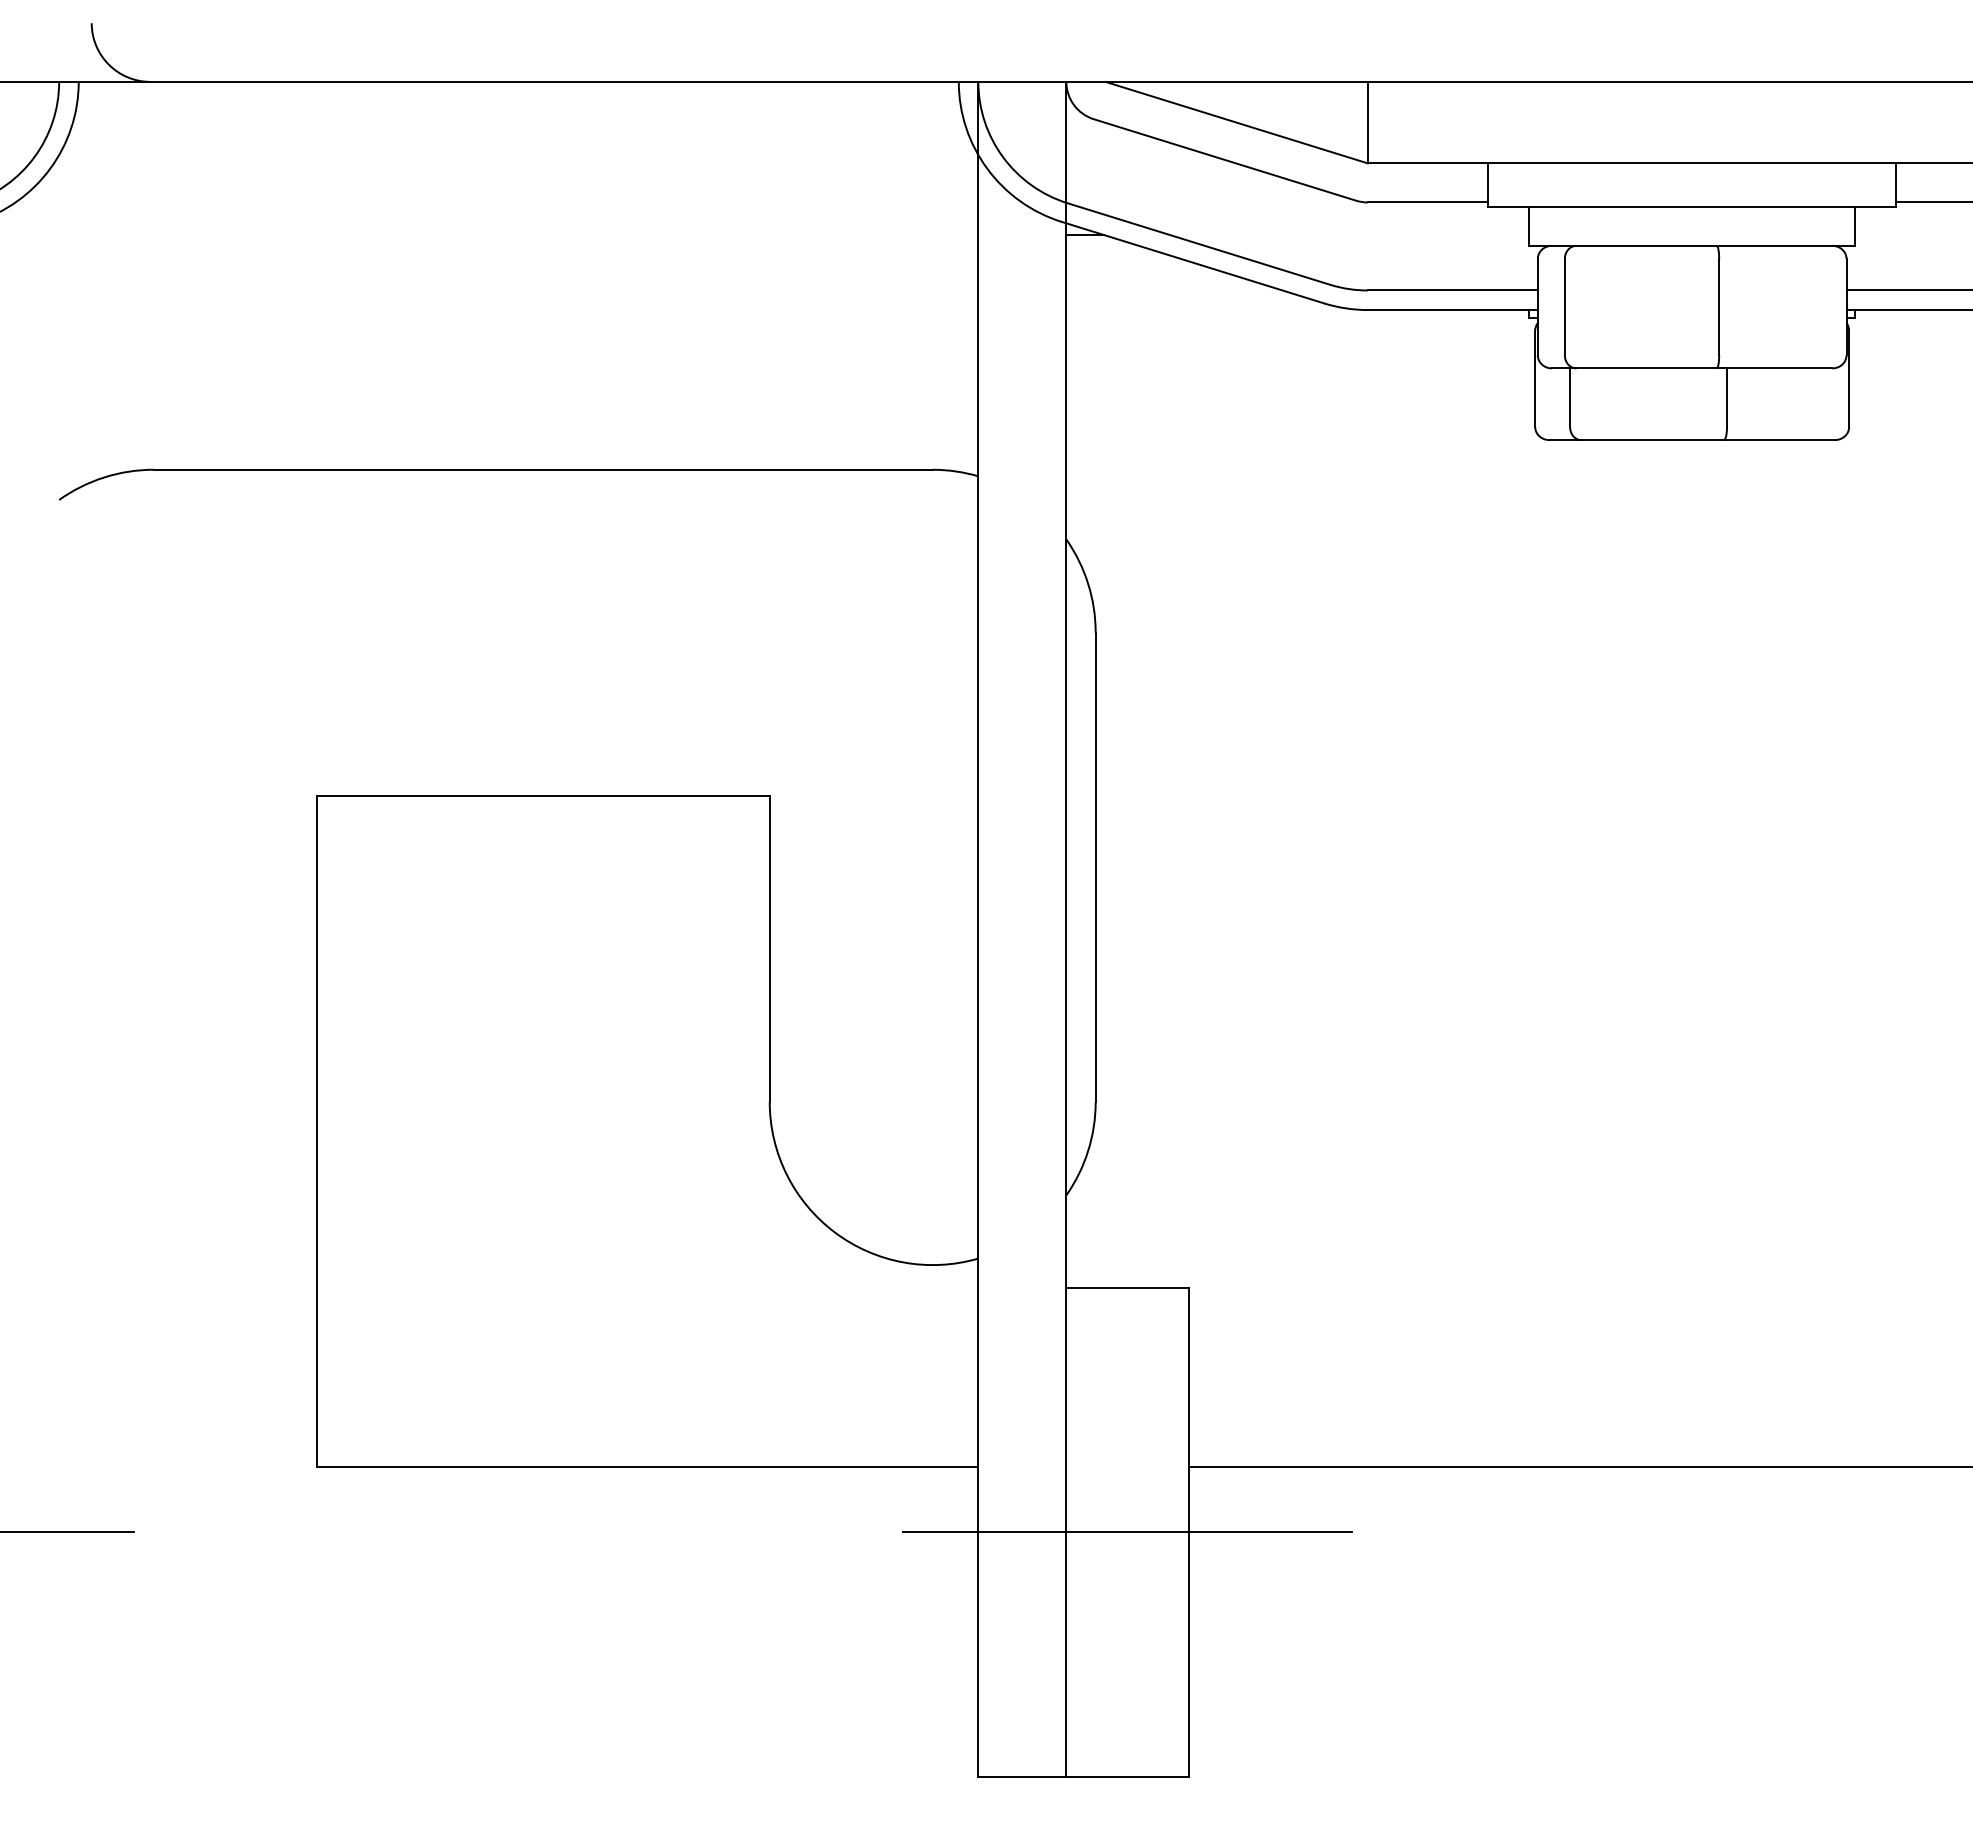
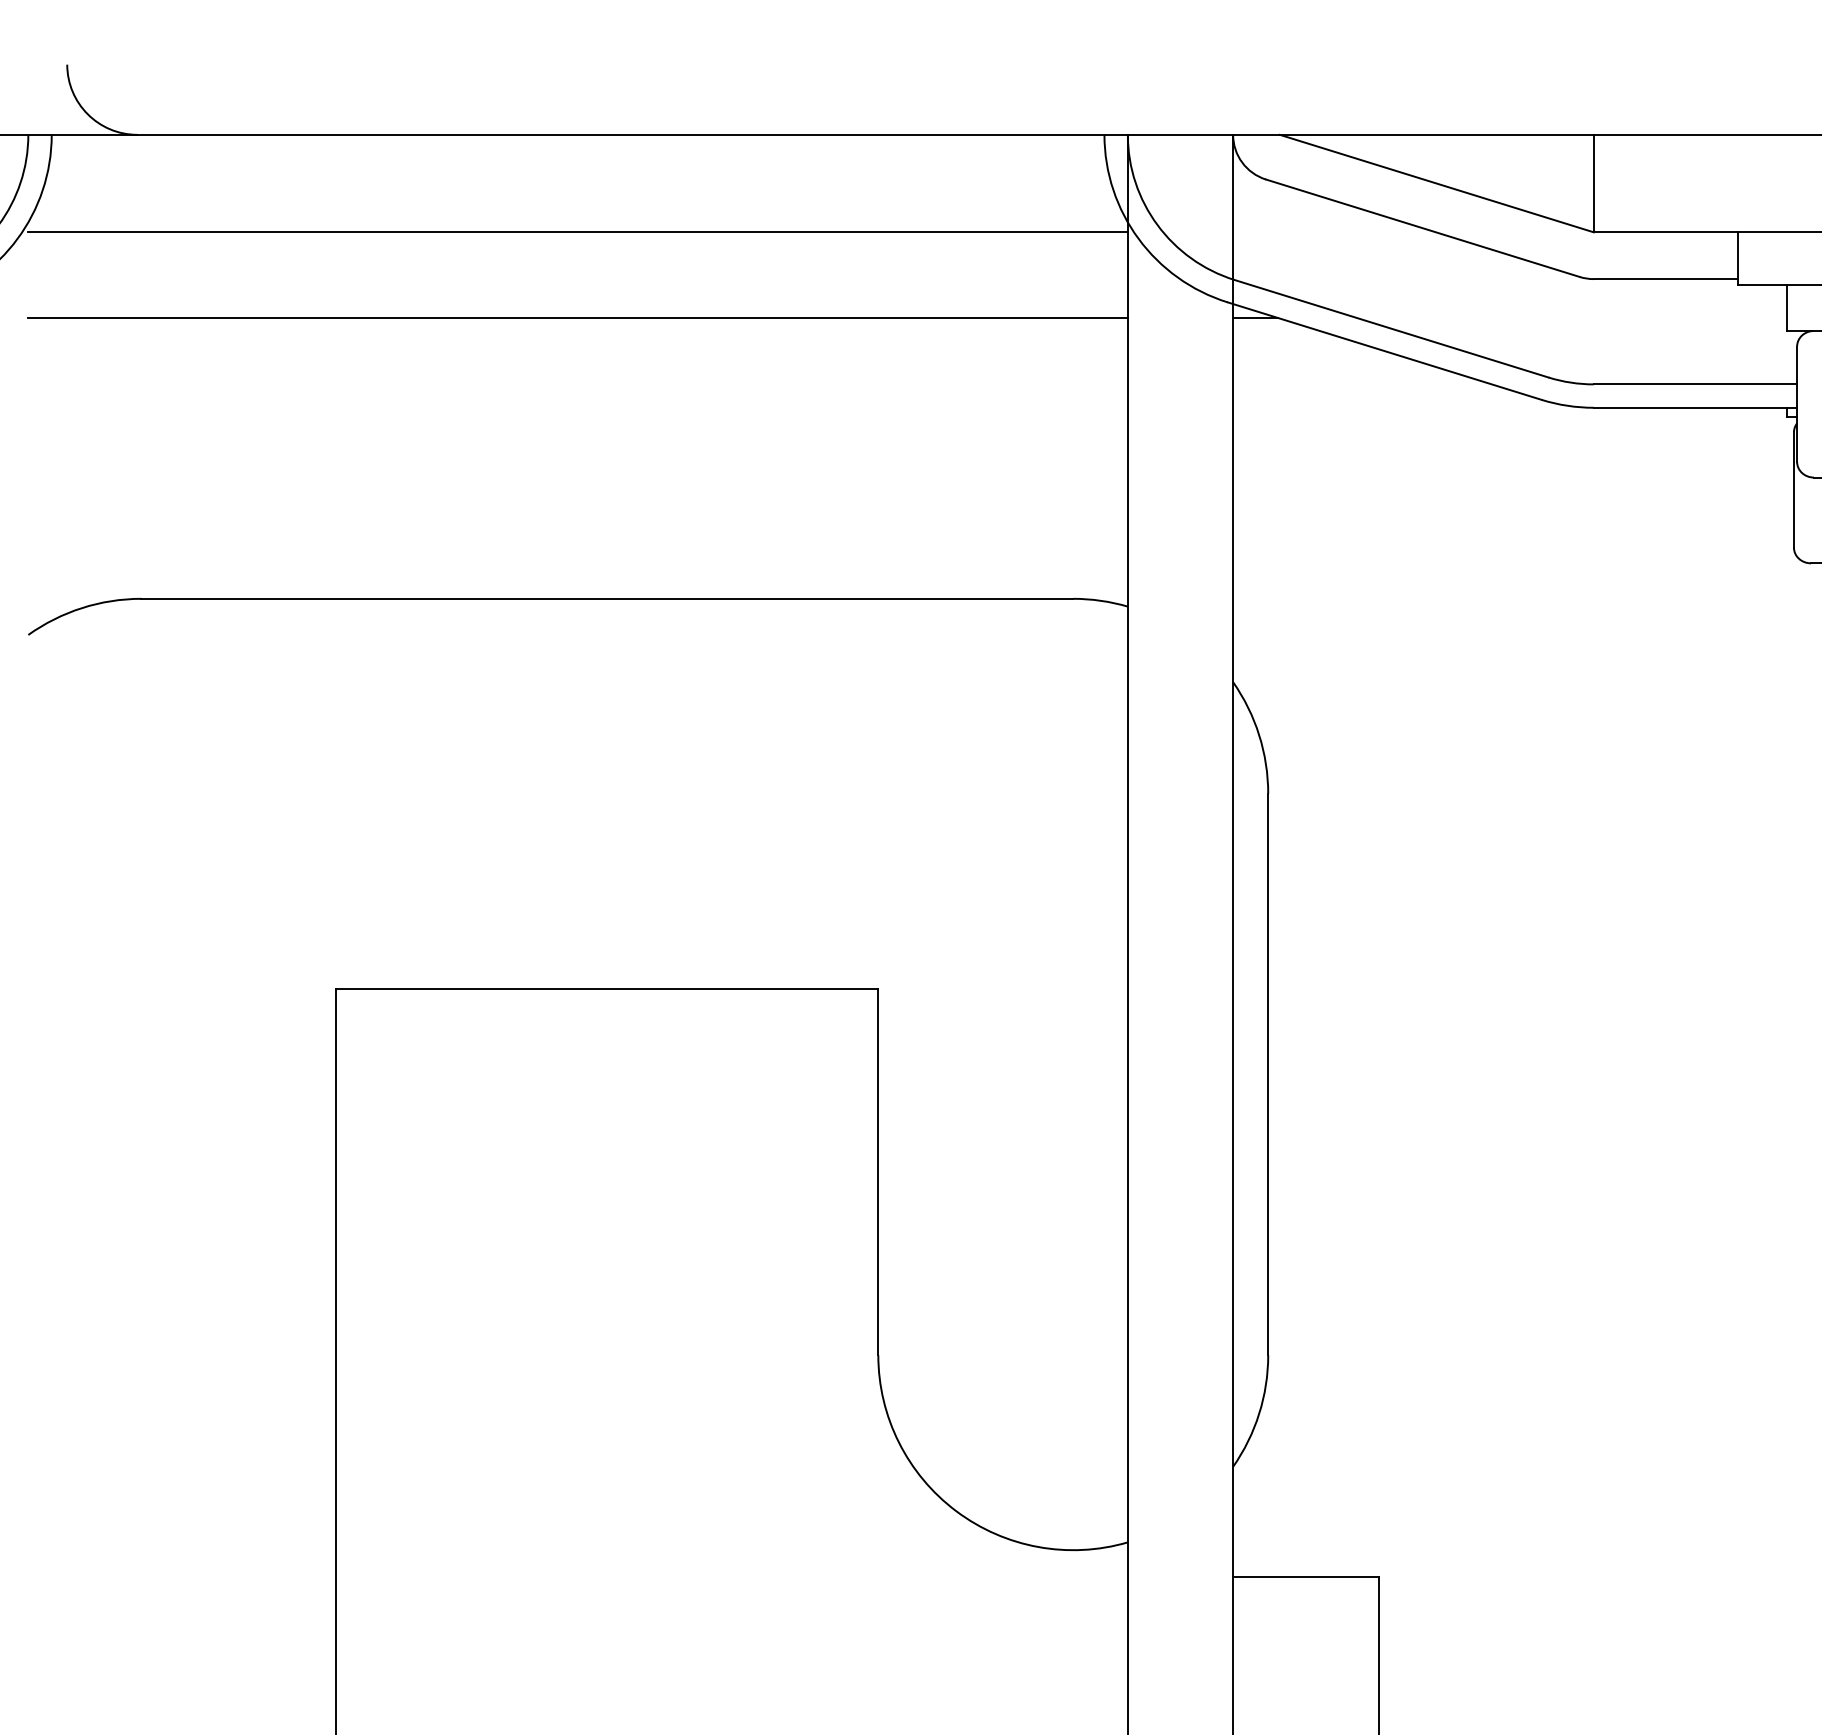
line: (518, 163) -> (577, 232), added
line: (518, 235) -> (577, 318), added

